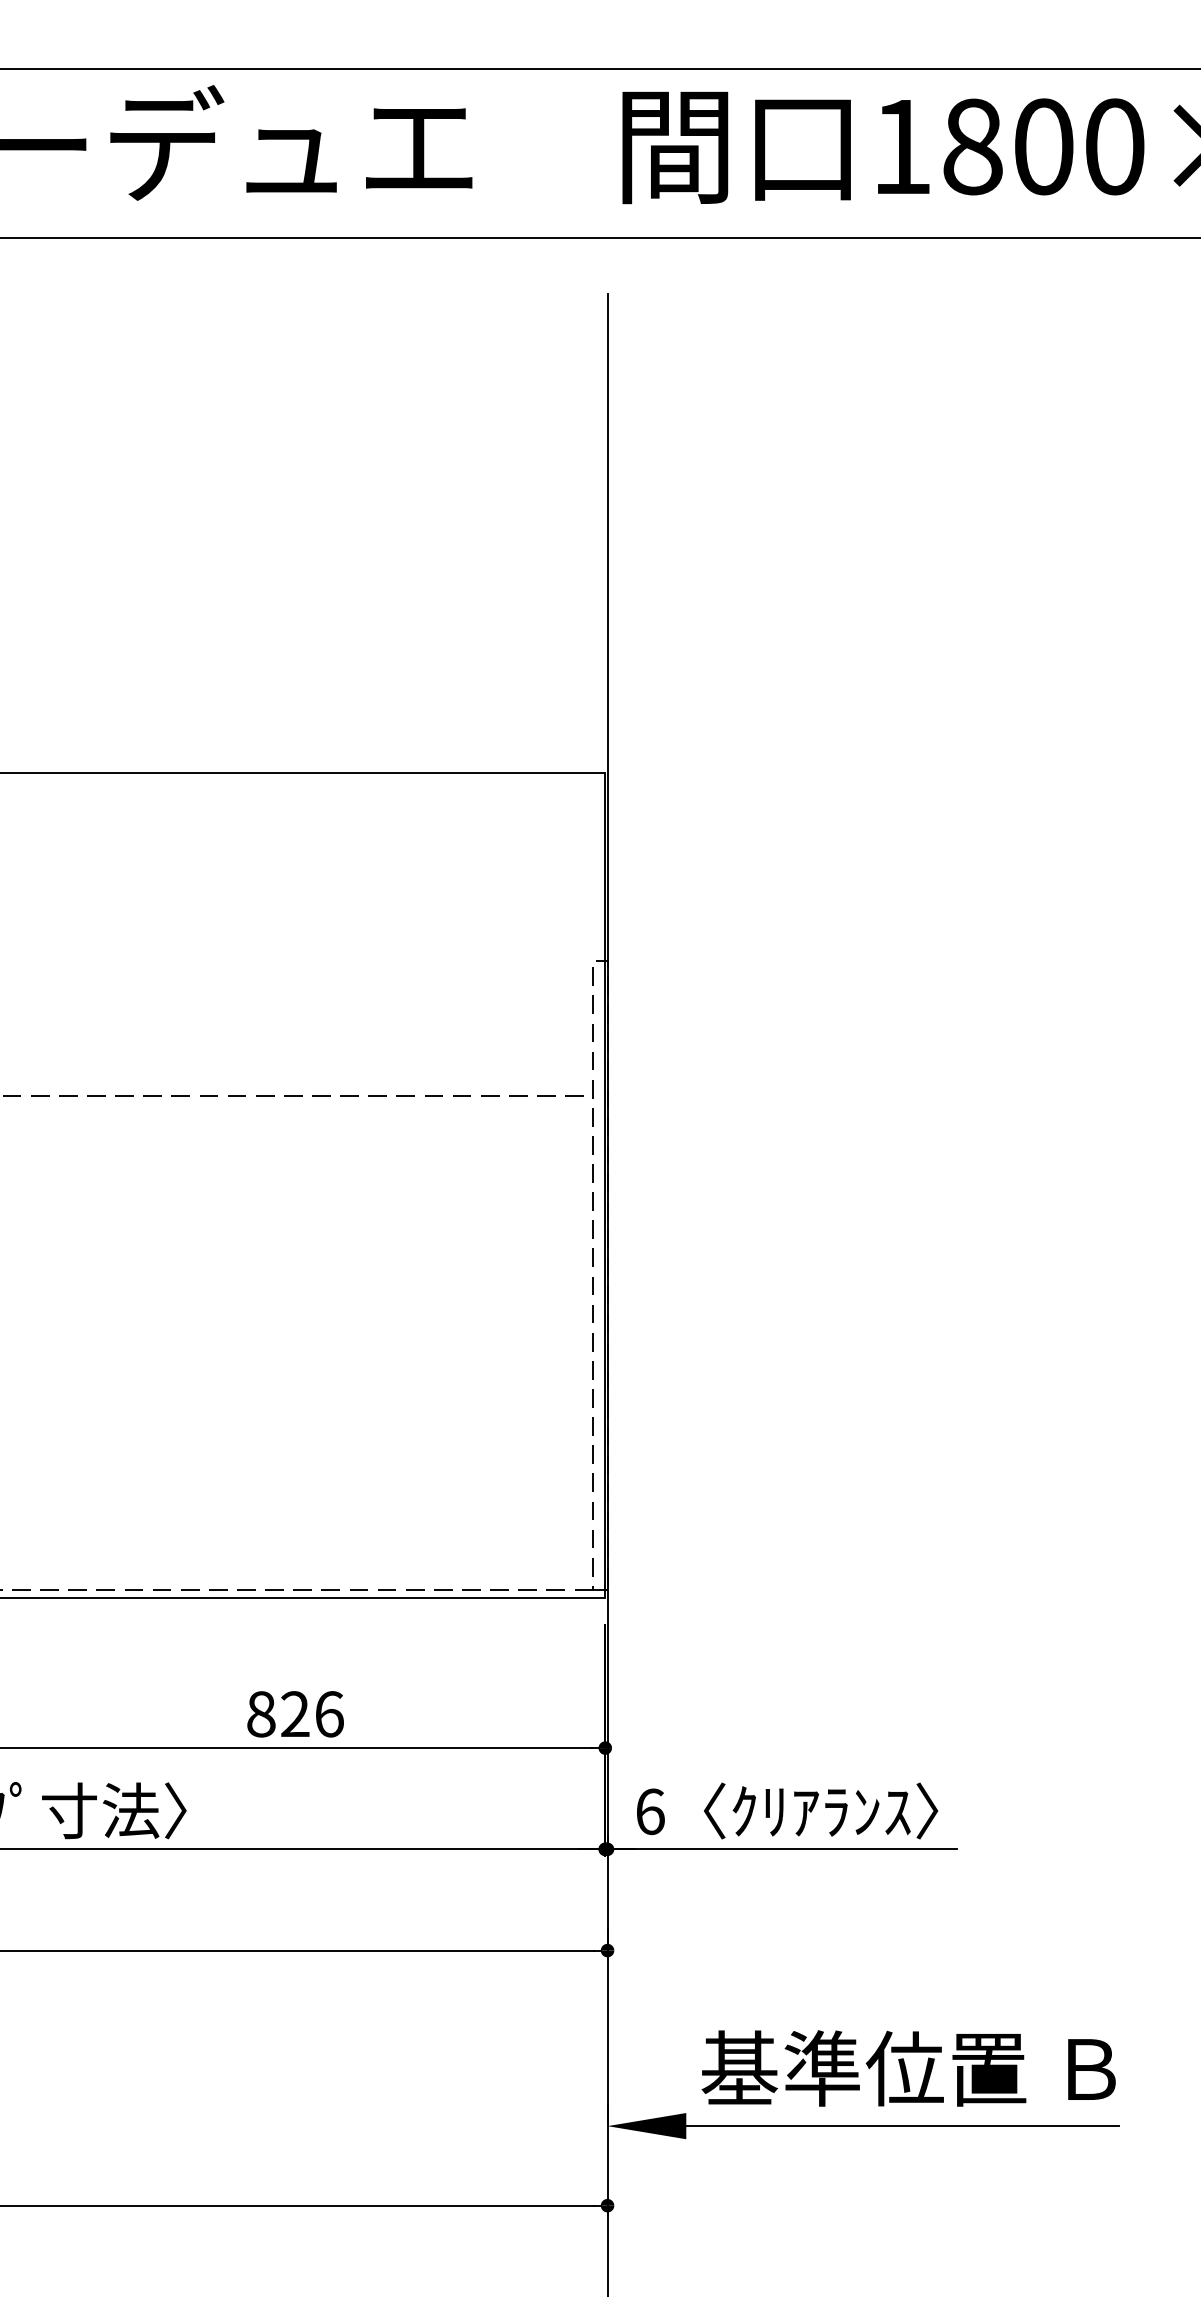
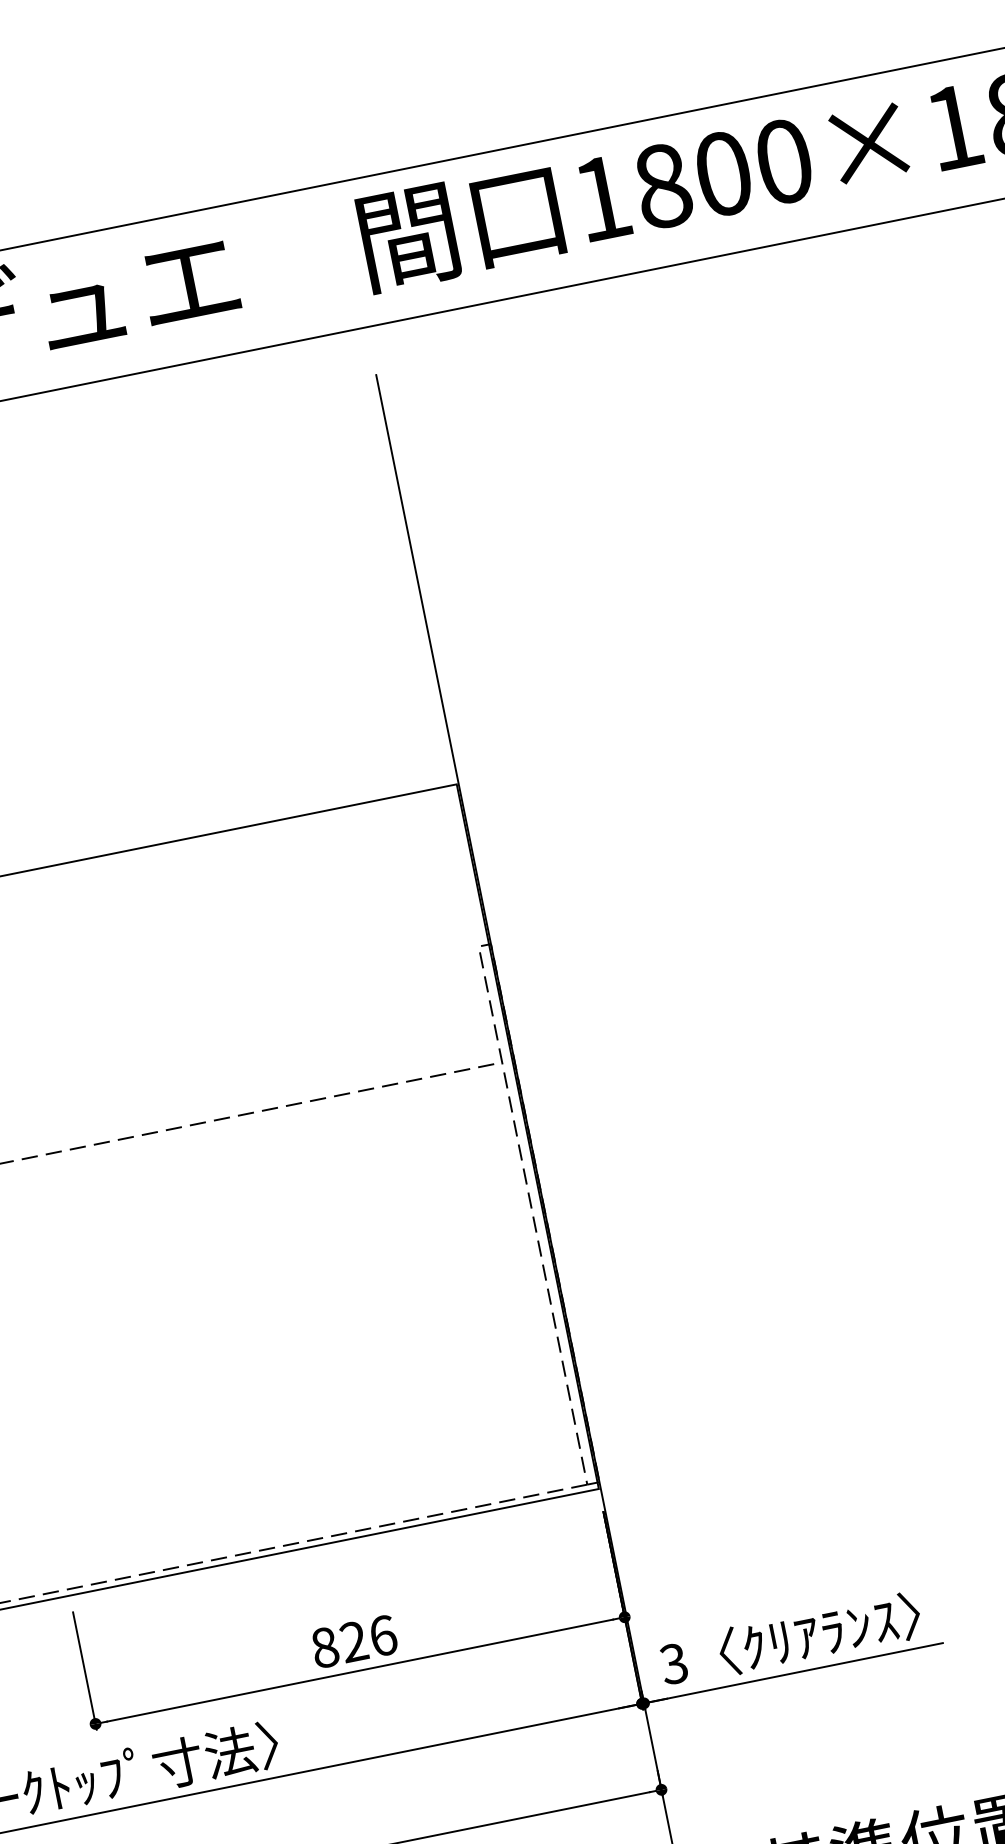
text: (649, 1811) -> (673, 1663), 6 -> 3

